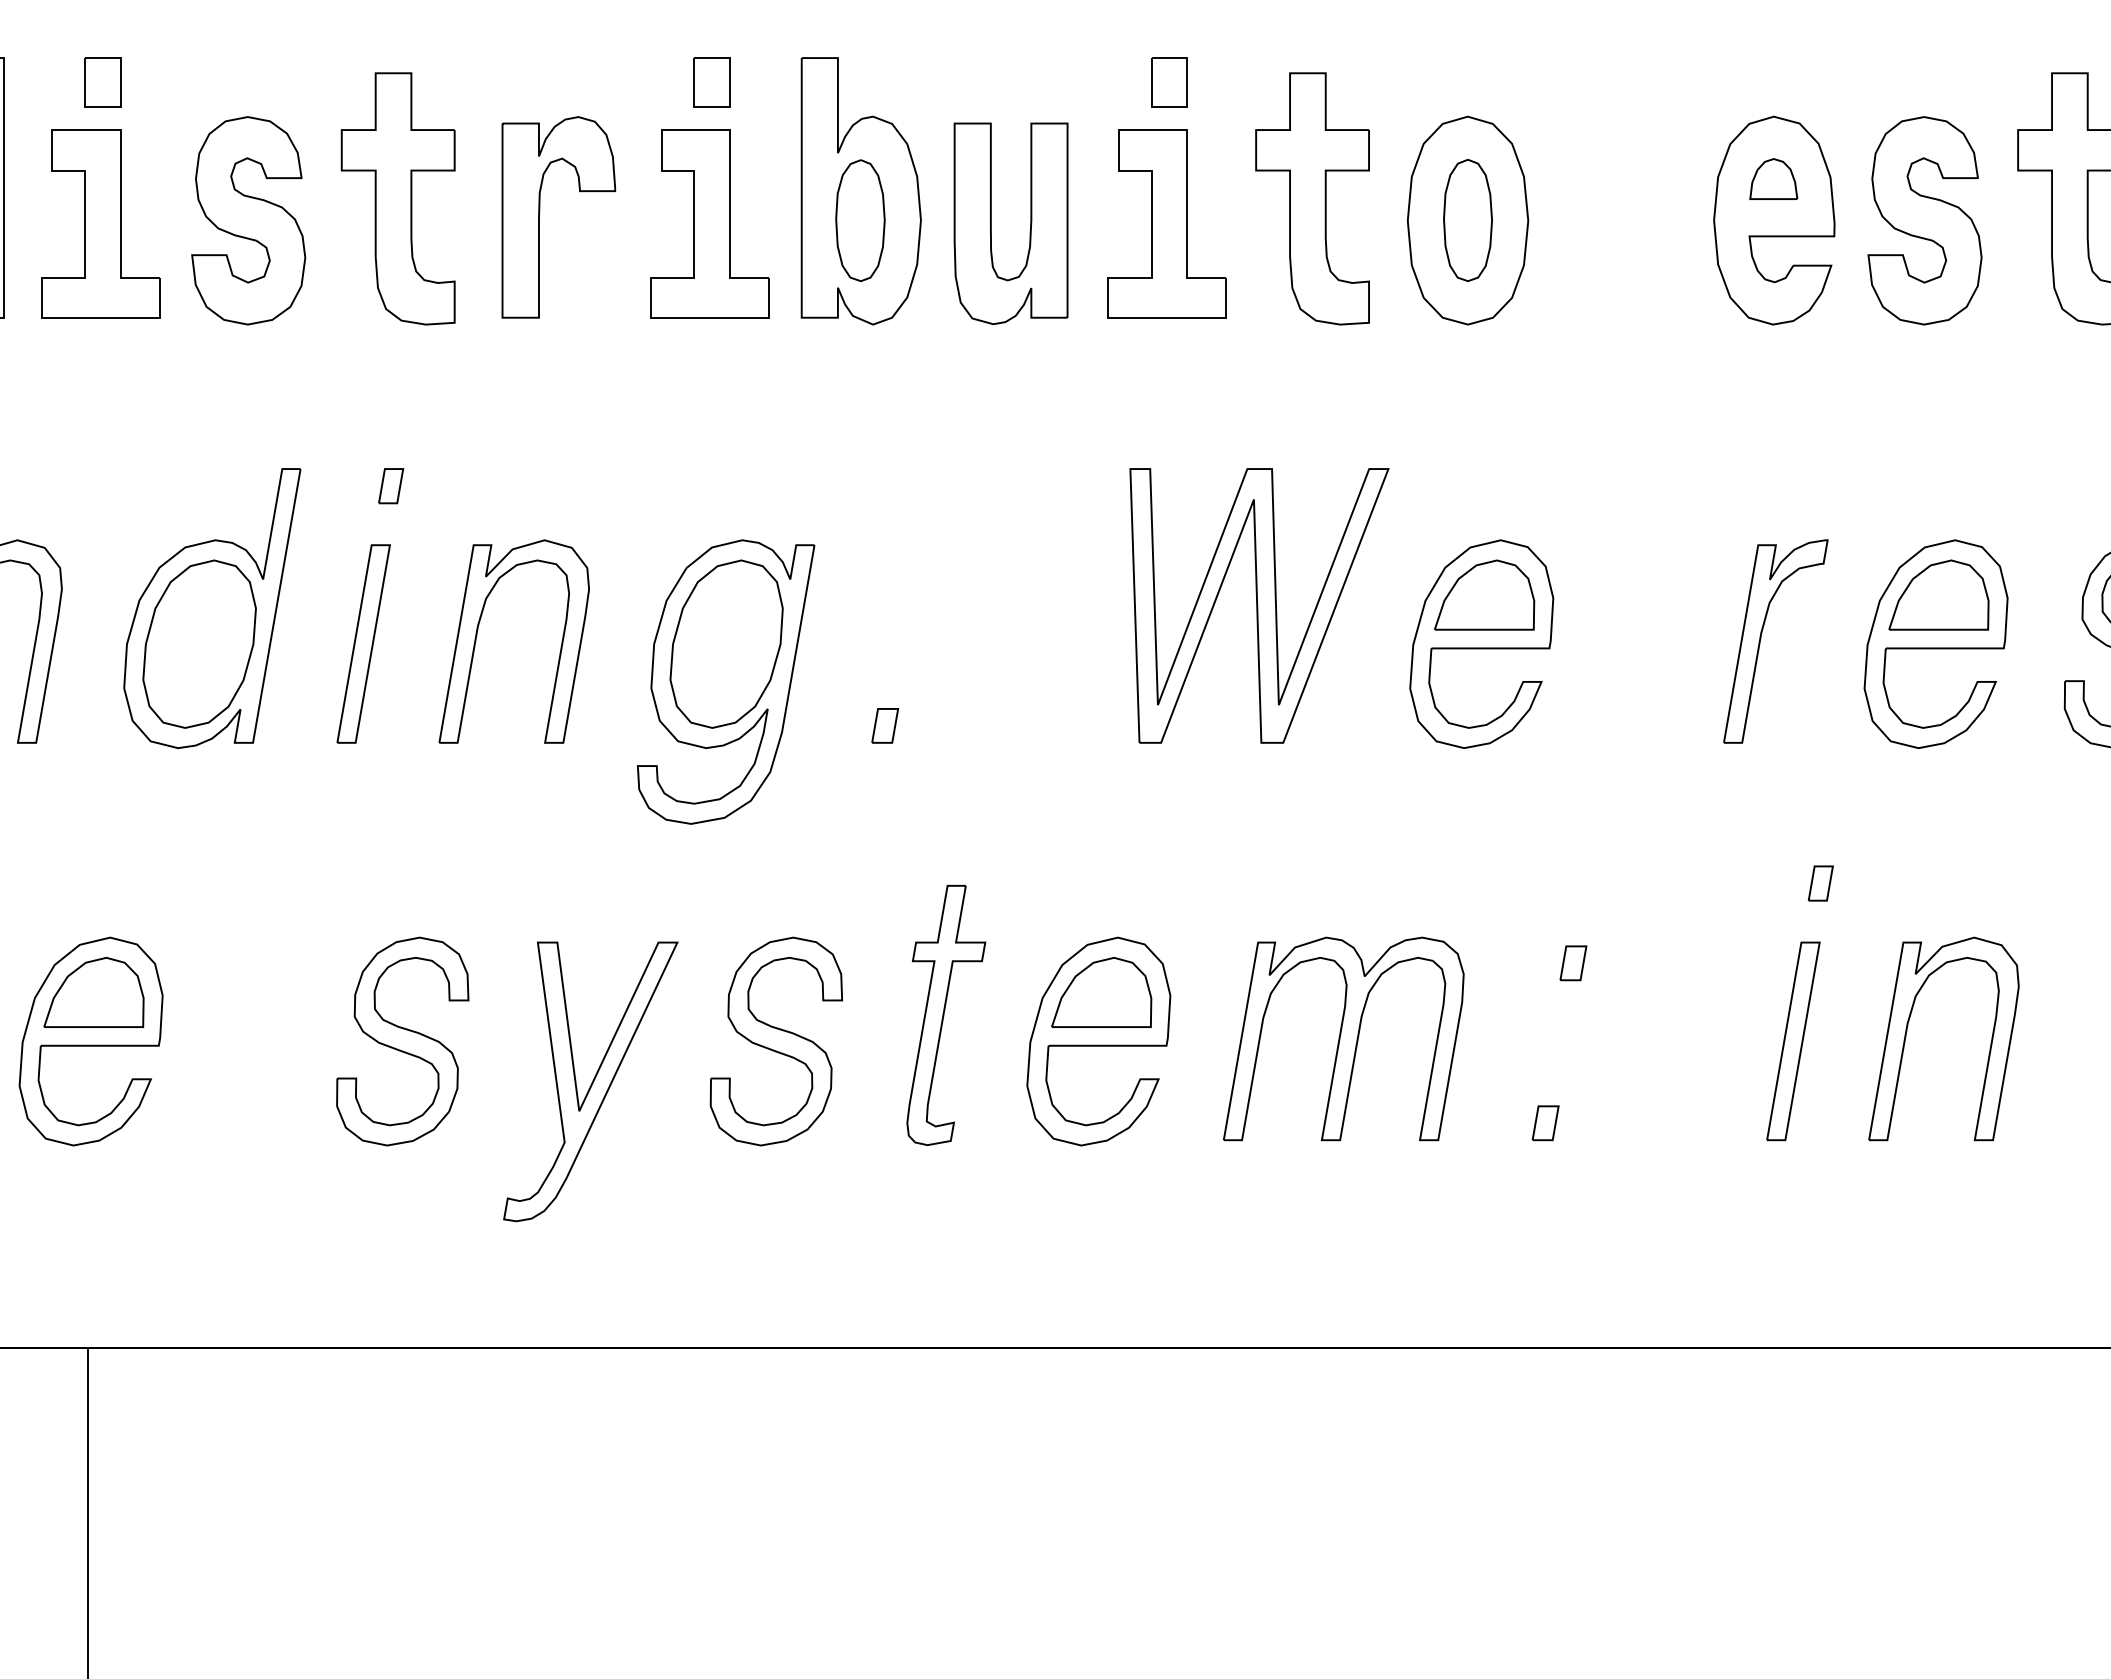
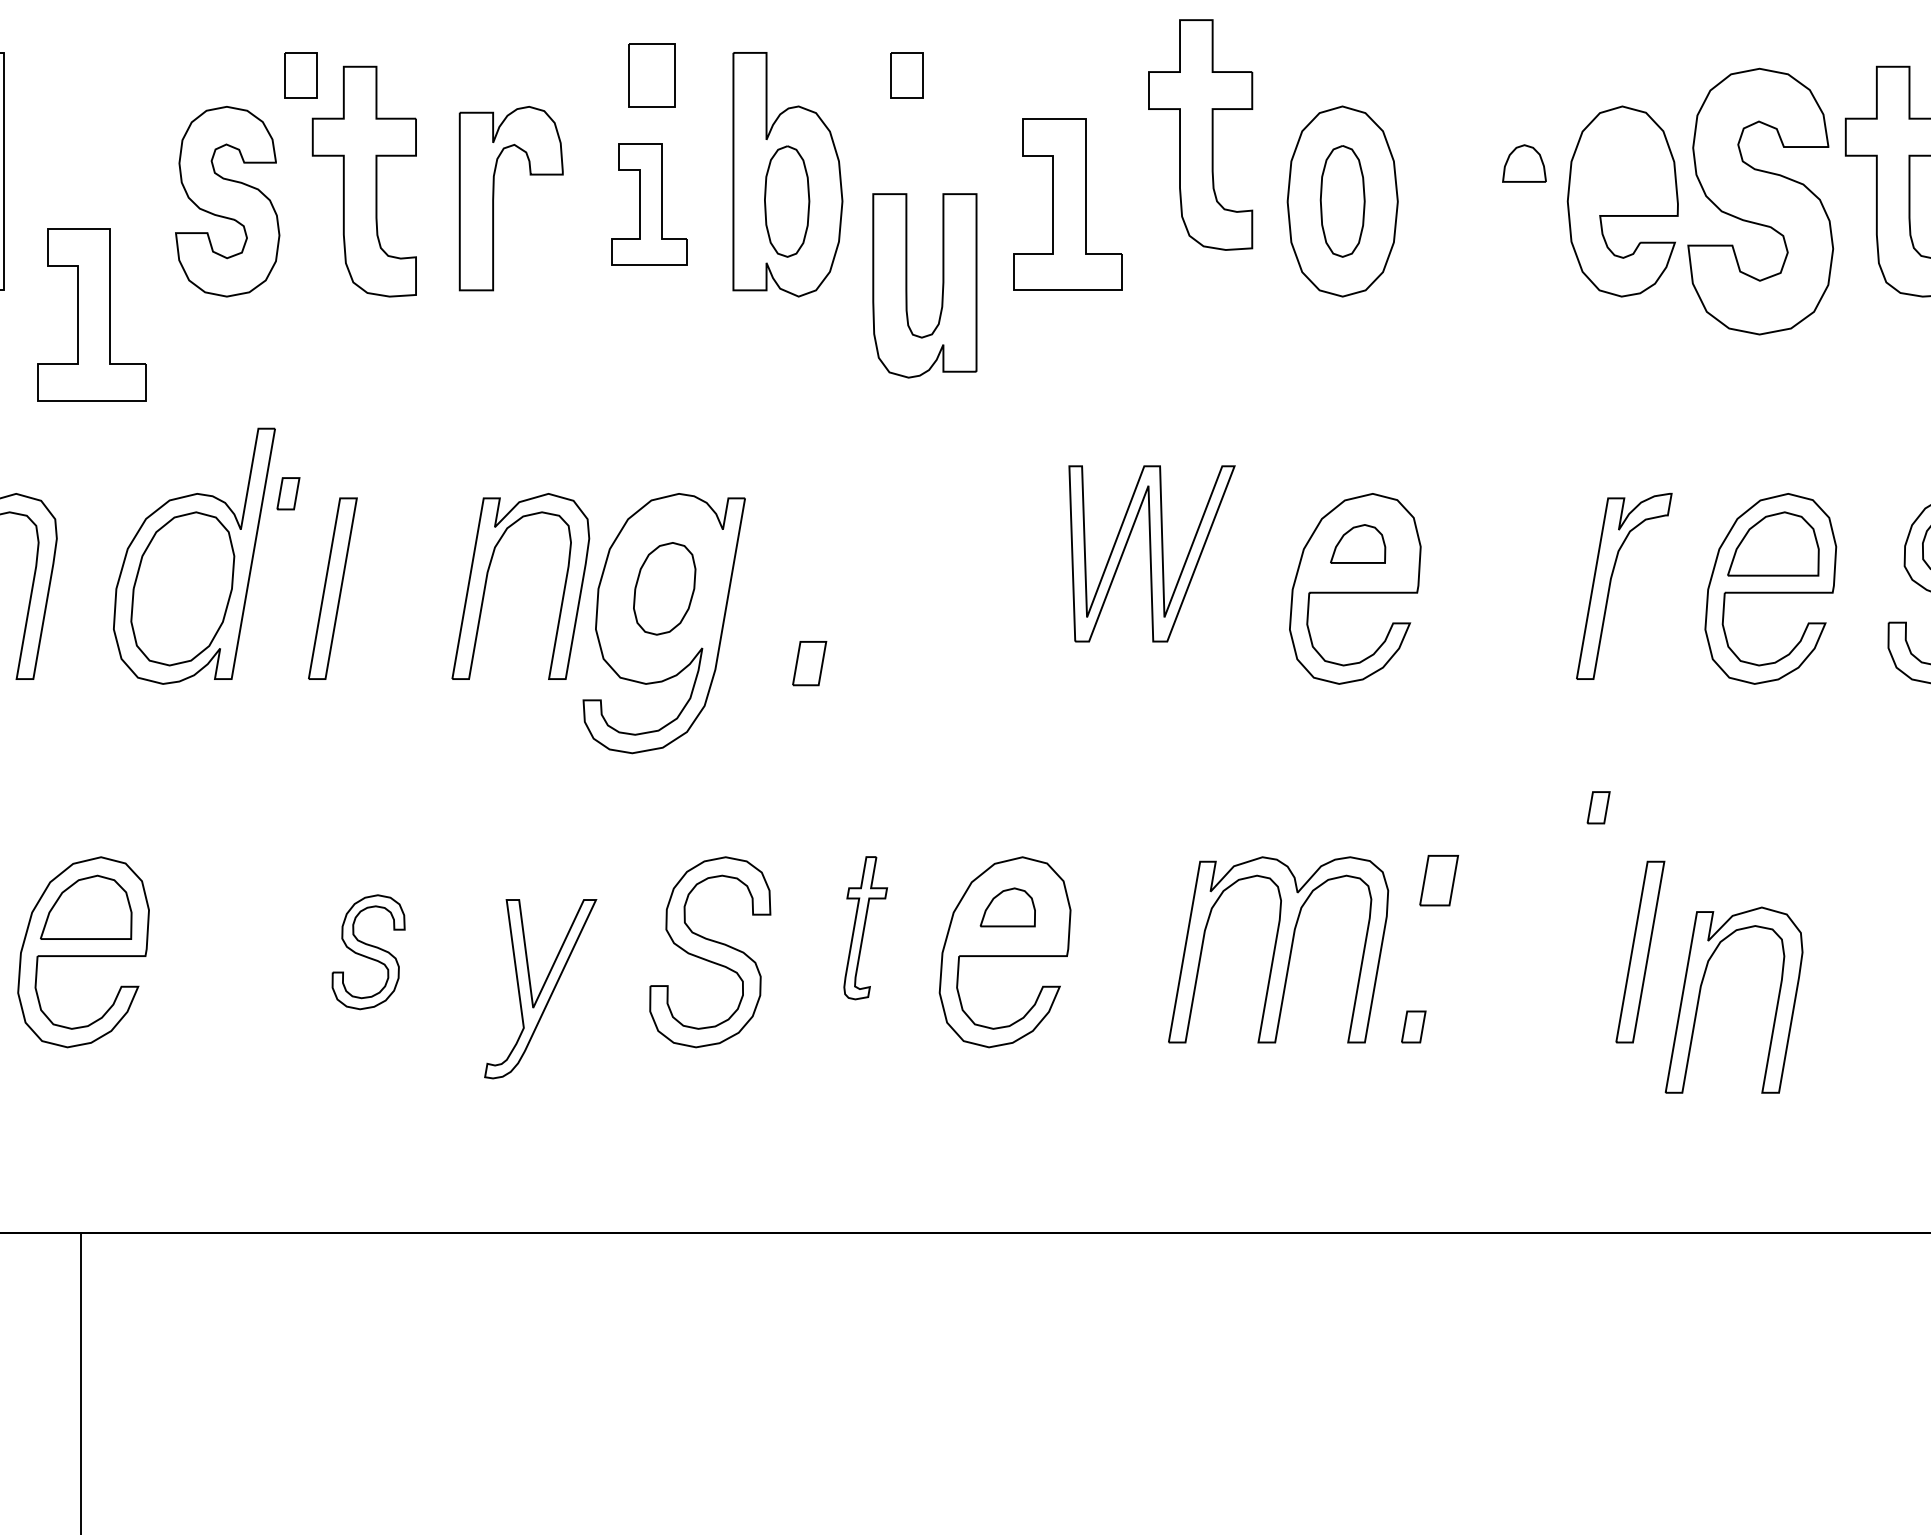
part: (102, 82) -> (300, 75), moved
part: (711, 82) -> (650, 75), size x1.4
part: (1169, 82) -> (906, 75), moved
part: (1773, 178) -> (1524, 163), moved
part: (1312, 198) -> (1200, 134), moved
part: (1924, 220) -> (1760, 201), size x1.4
part: (100, 223) -> (92, 314), moved
part: (709, 223) -> (649, 204), size x0.7
part: (991, 223) -> (906, 285), moved
part: (391, 486) -> (288, 494), moved
part: (1484, 594) -> (1357, 543), size x0.6
part: (1259, 605) -> (1152, 553), size x0.7
part: (477, 635) -> (487, 580), moved
part: (726, 643) -> (664, 588), size x0.6
part: (885, 725) -> (810, 663), size x1.4
part: (1820, 883) -> (1598, 807), moved
part: (1573, 963) -> (1439, 880), size x1.6
part: (1101, 992) -> (1007, 907), size x0.6
part: (946, 1014) -> (865, 927), size x0.6
part: (1907, 1031) -> (1700, 993), moved
part: (1343, 1038) -> (1278, 949), moved
part: (402, 1041) -> (368, 952), size x0.6
part: (590, 1081) -> (540, 988), size x0.7

